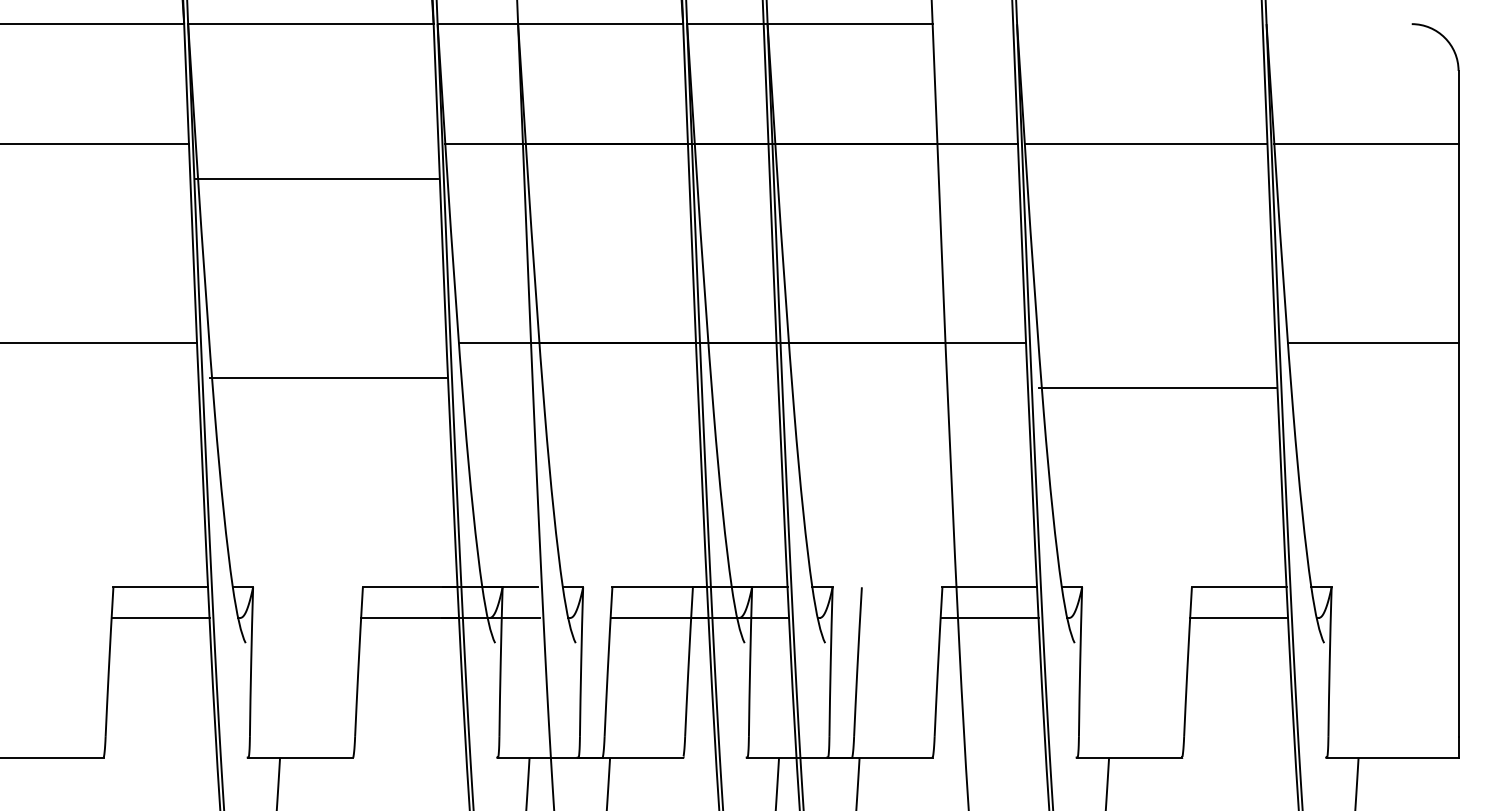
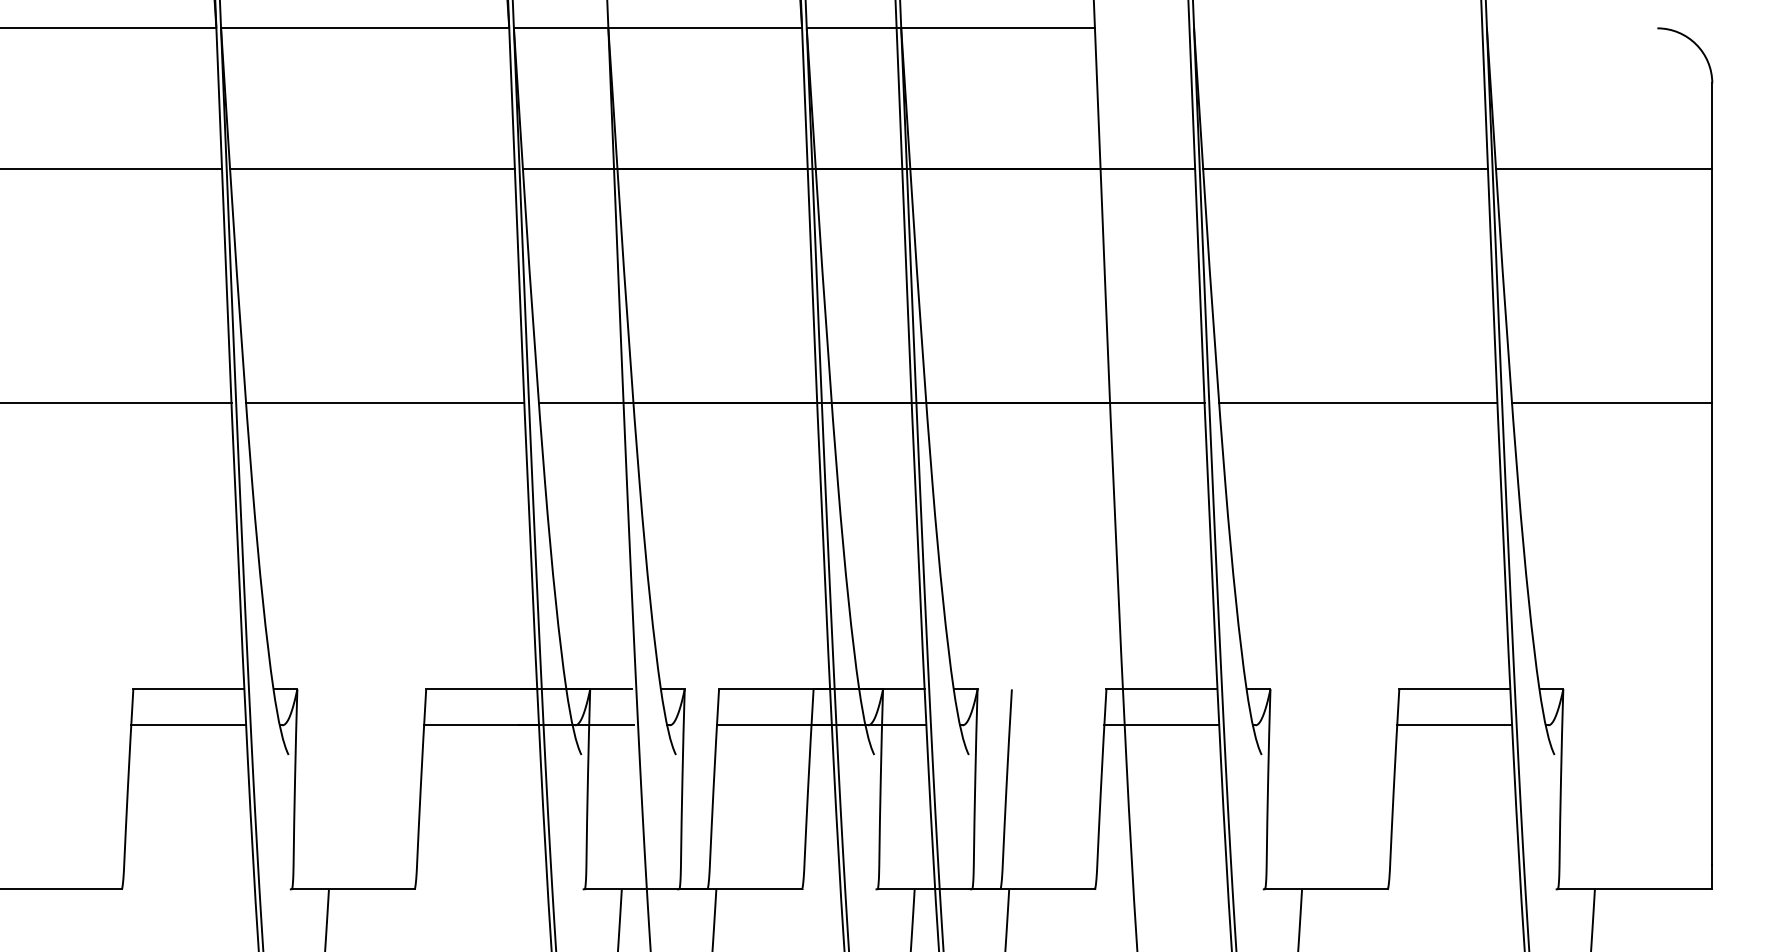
line: (316, 178) -> (371, 168), moved
line: (327, 378) -> (384, 403), moved
line: (1156, 388) -> (1357, 403), moved

